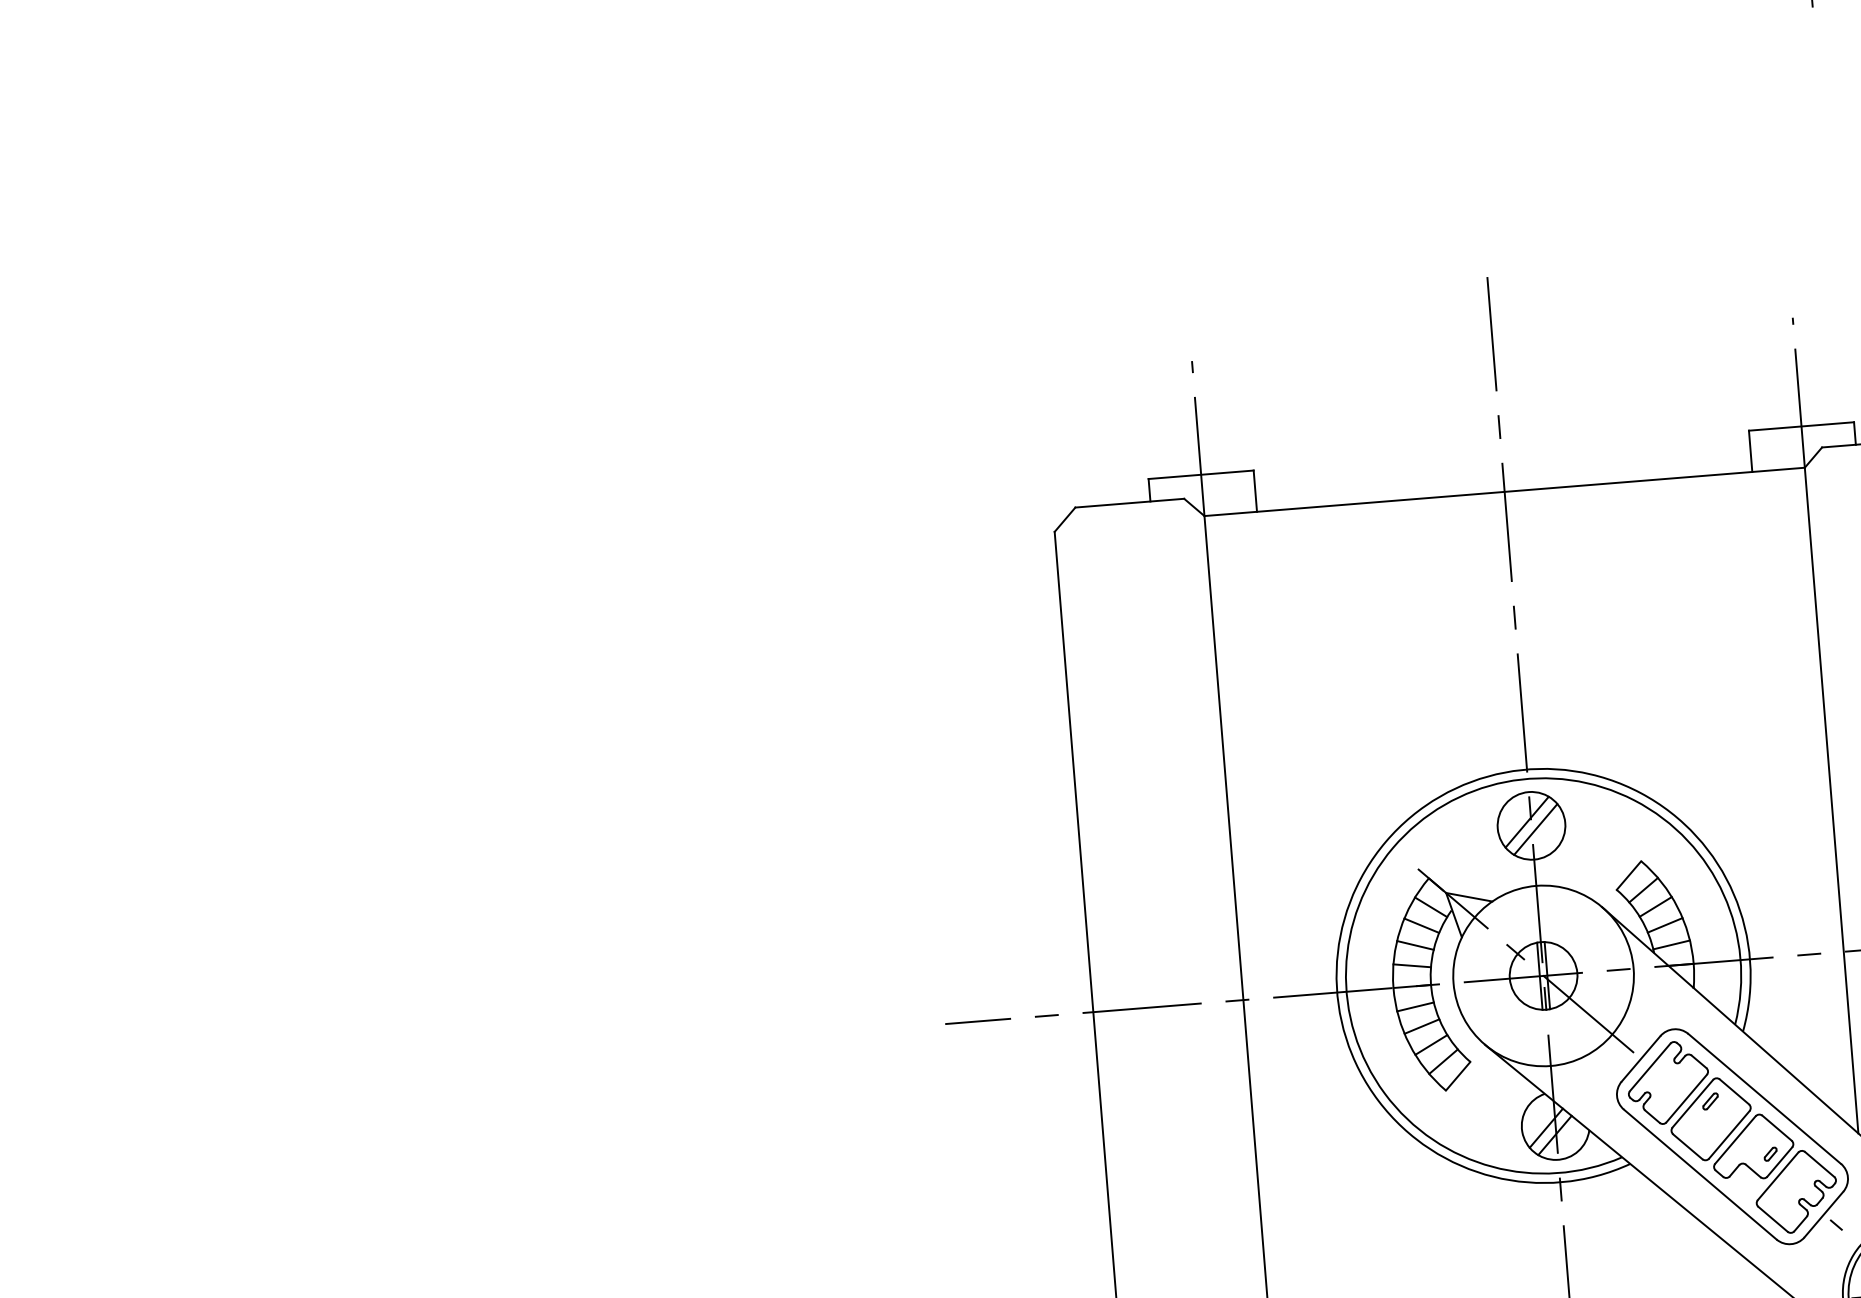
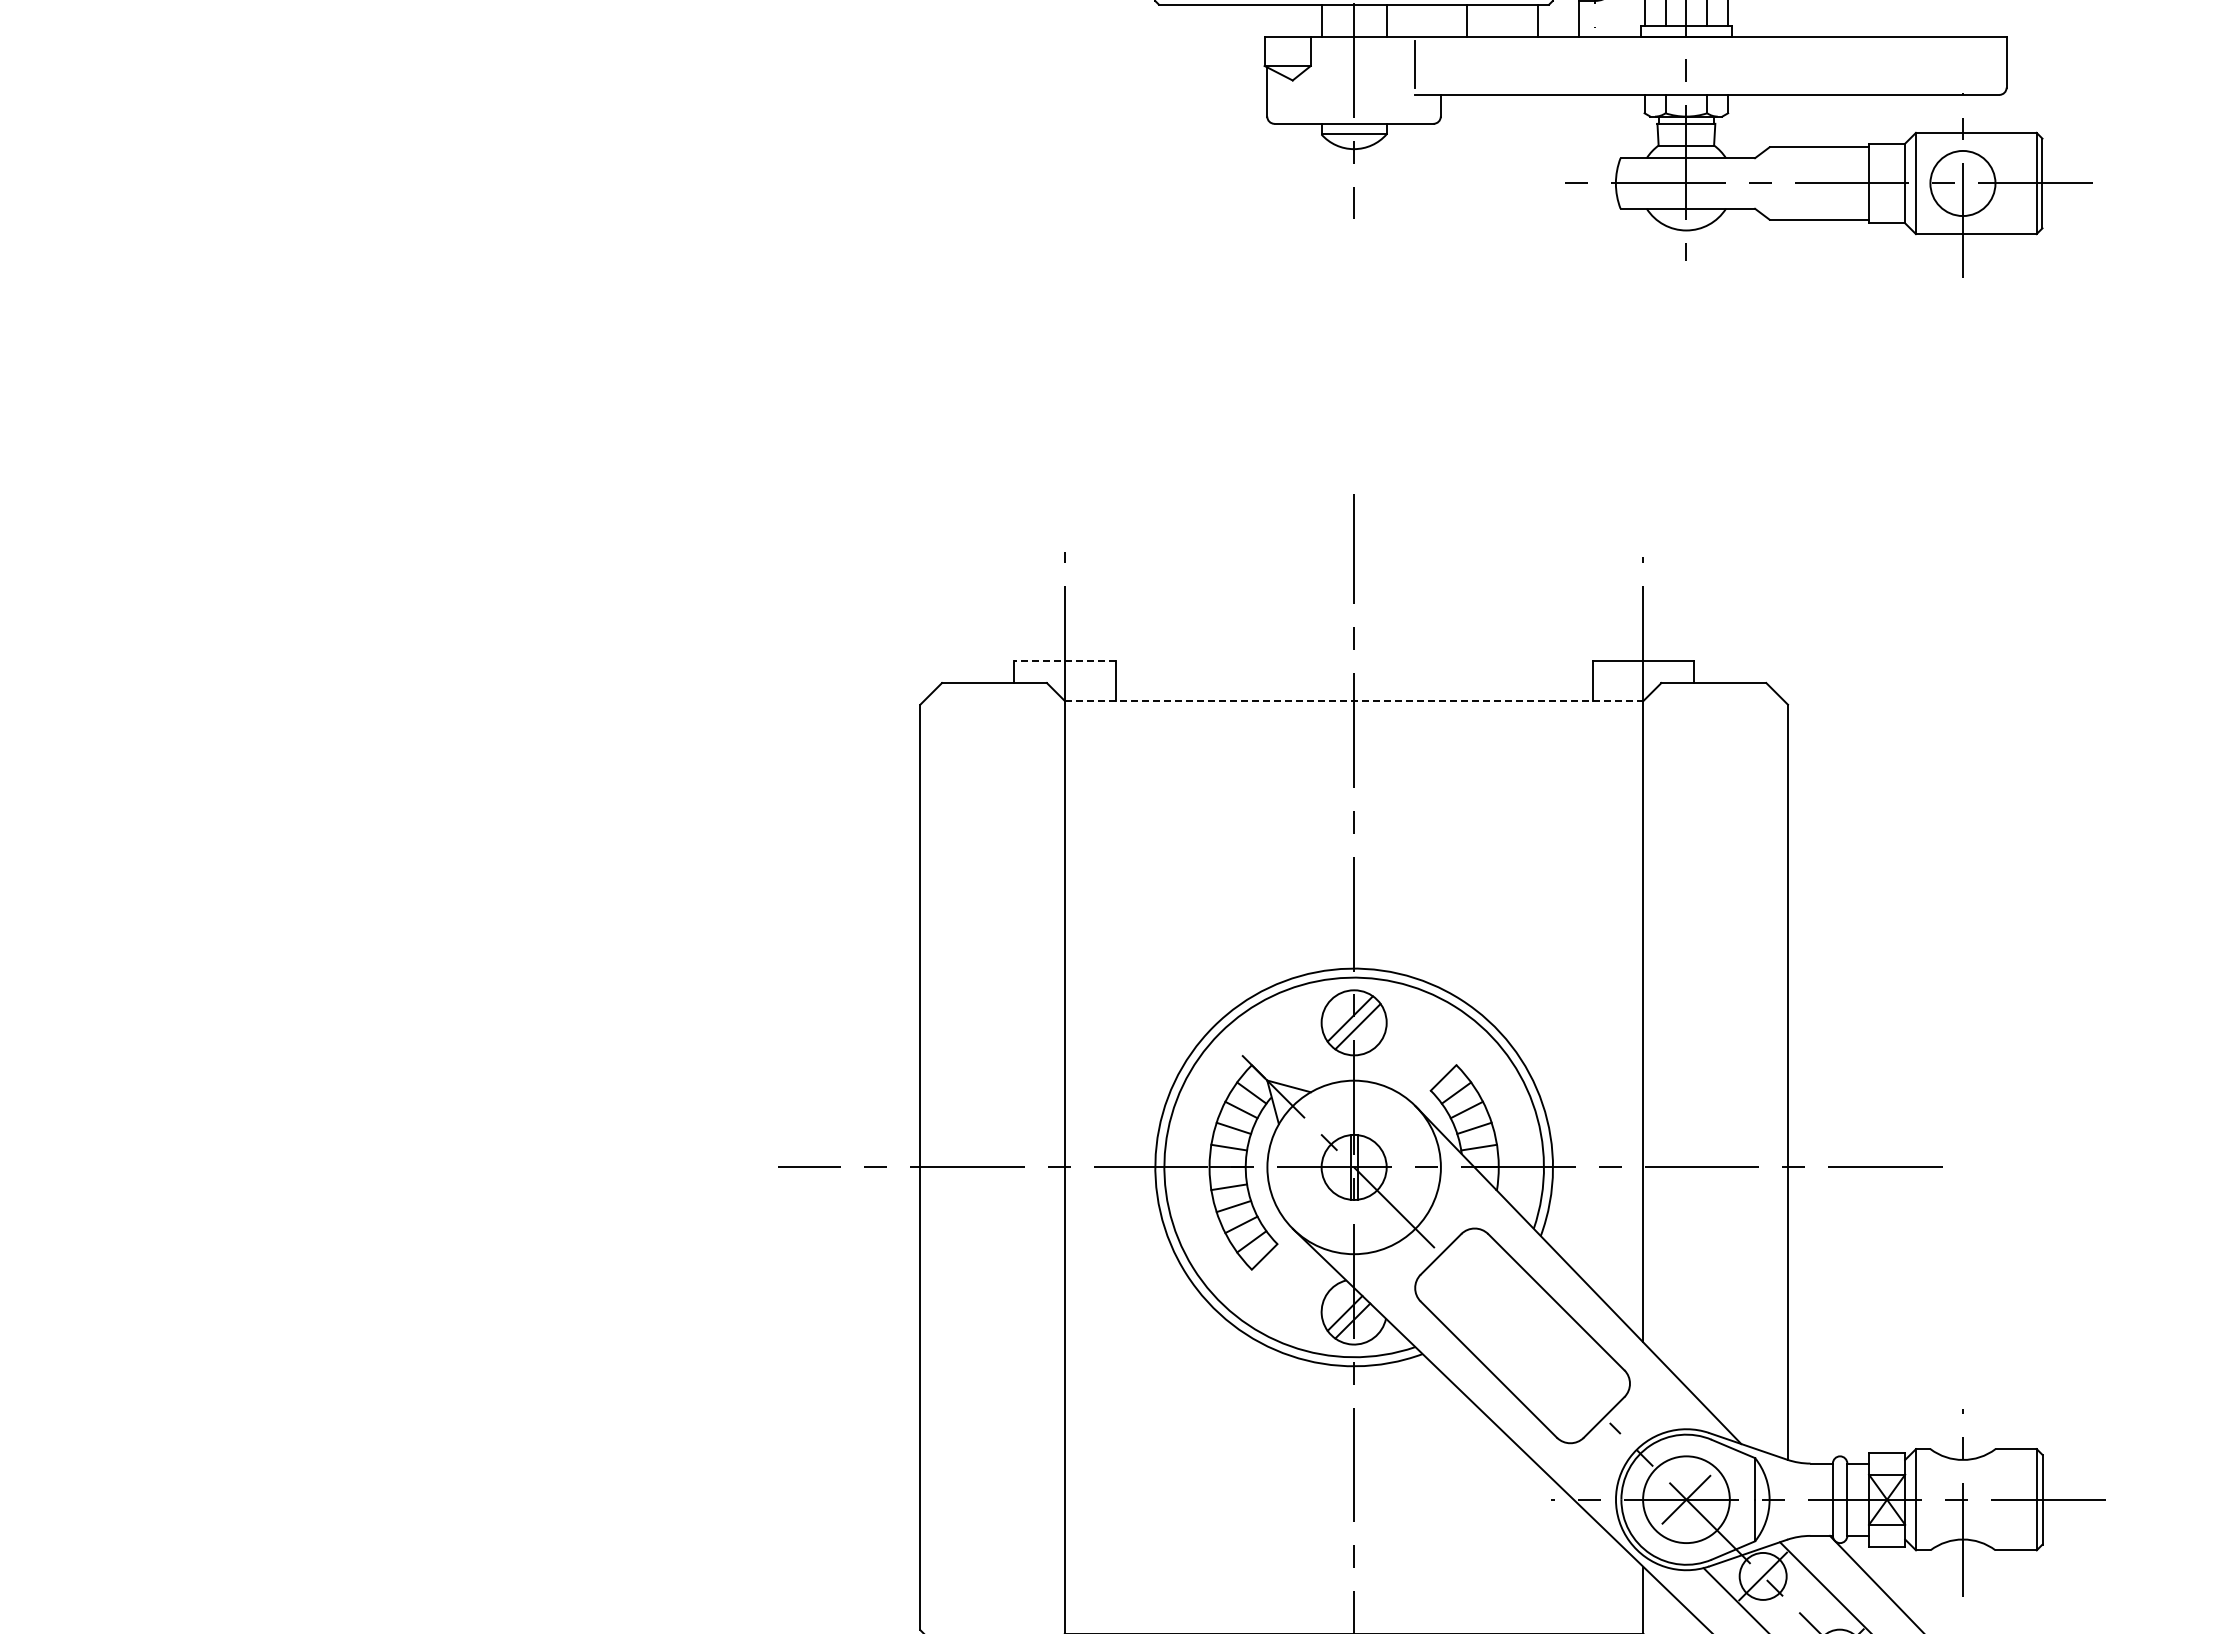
line: (1200, 474) -> (1064, 661), solid -> dashed
line: (1505, 492) -> (1354, 701), solid -> dashed
part: (1732, 1137) -> (1522, 1336), removed

